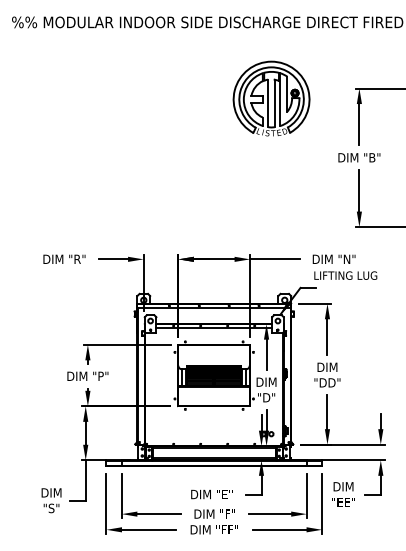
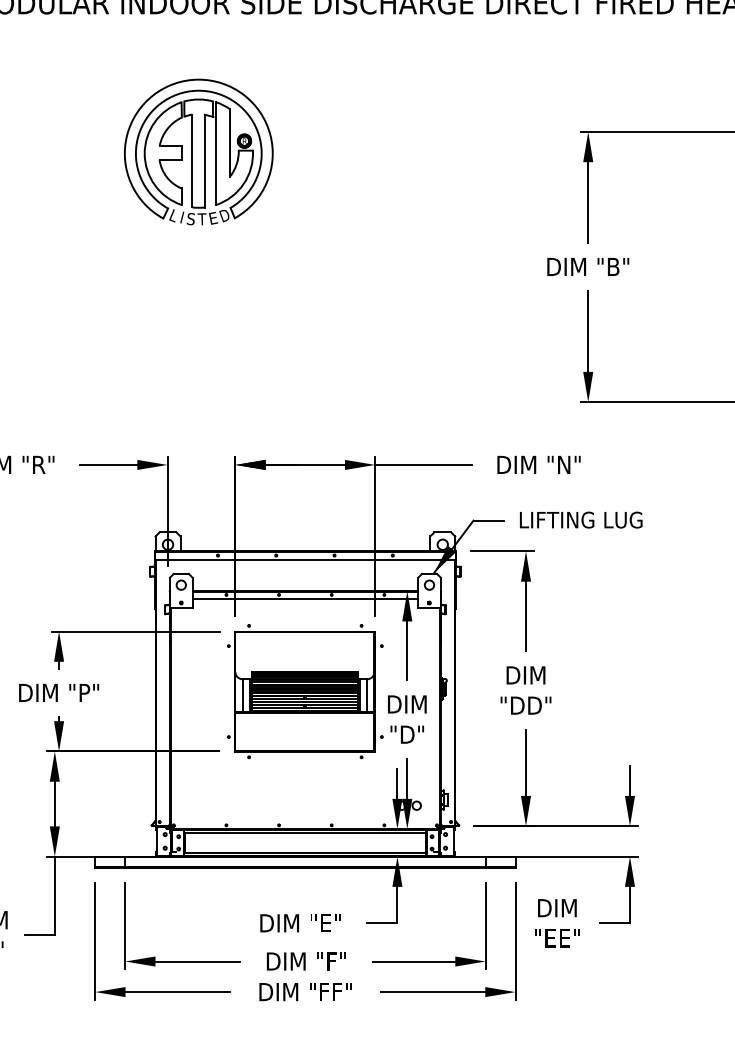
part: (271, 98) -> (198, 151), moved
text: (345, 275) -> (580, 519), moved

